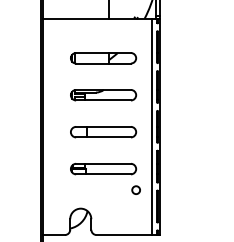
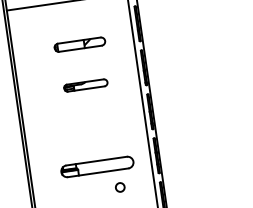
part: (103, 58) -> (79, 44), size x0.7
part: (103, 95) -> (85, 85), size x0.6
part: (103, 132) -> (91, 126), removed
circle: (135, 189) -> (119, 186), moved

